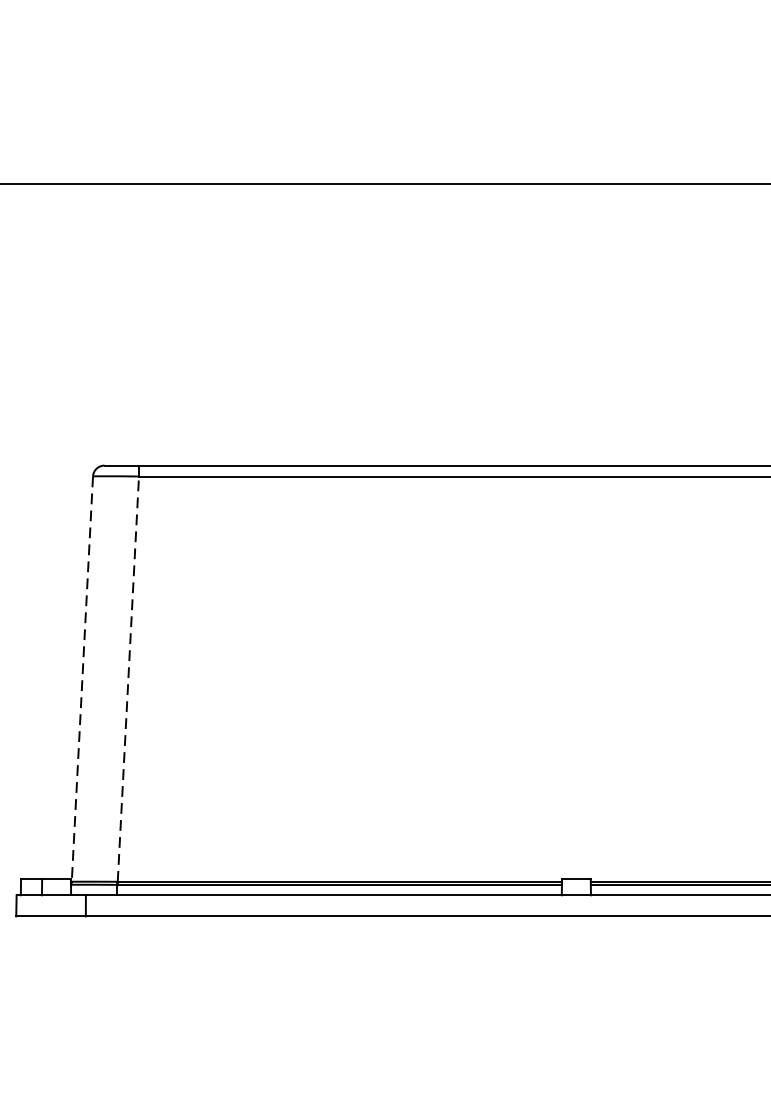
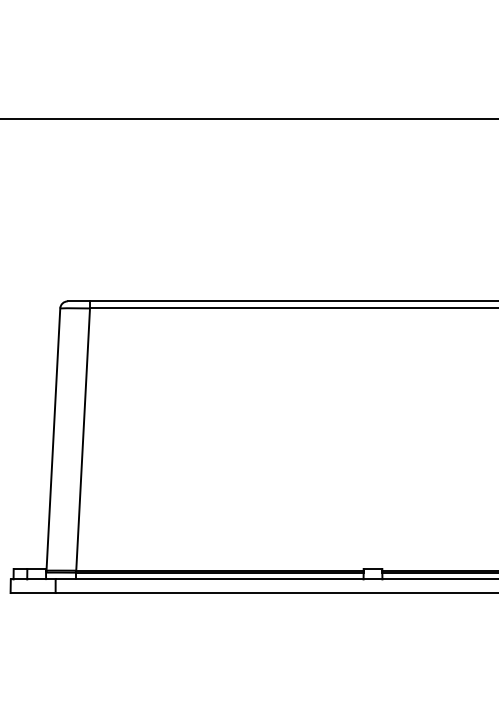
line: (128, 679) -> (83, 439), dashed -> solid
line: (82, 680) -> (53, 440), dashed -> solid

